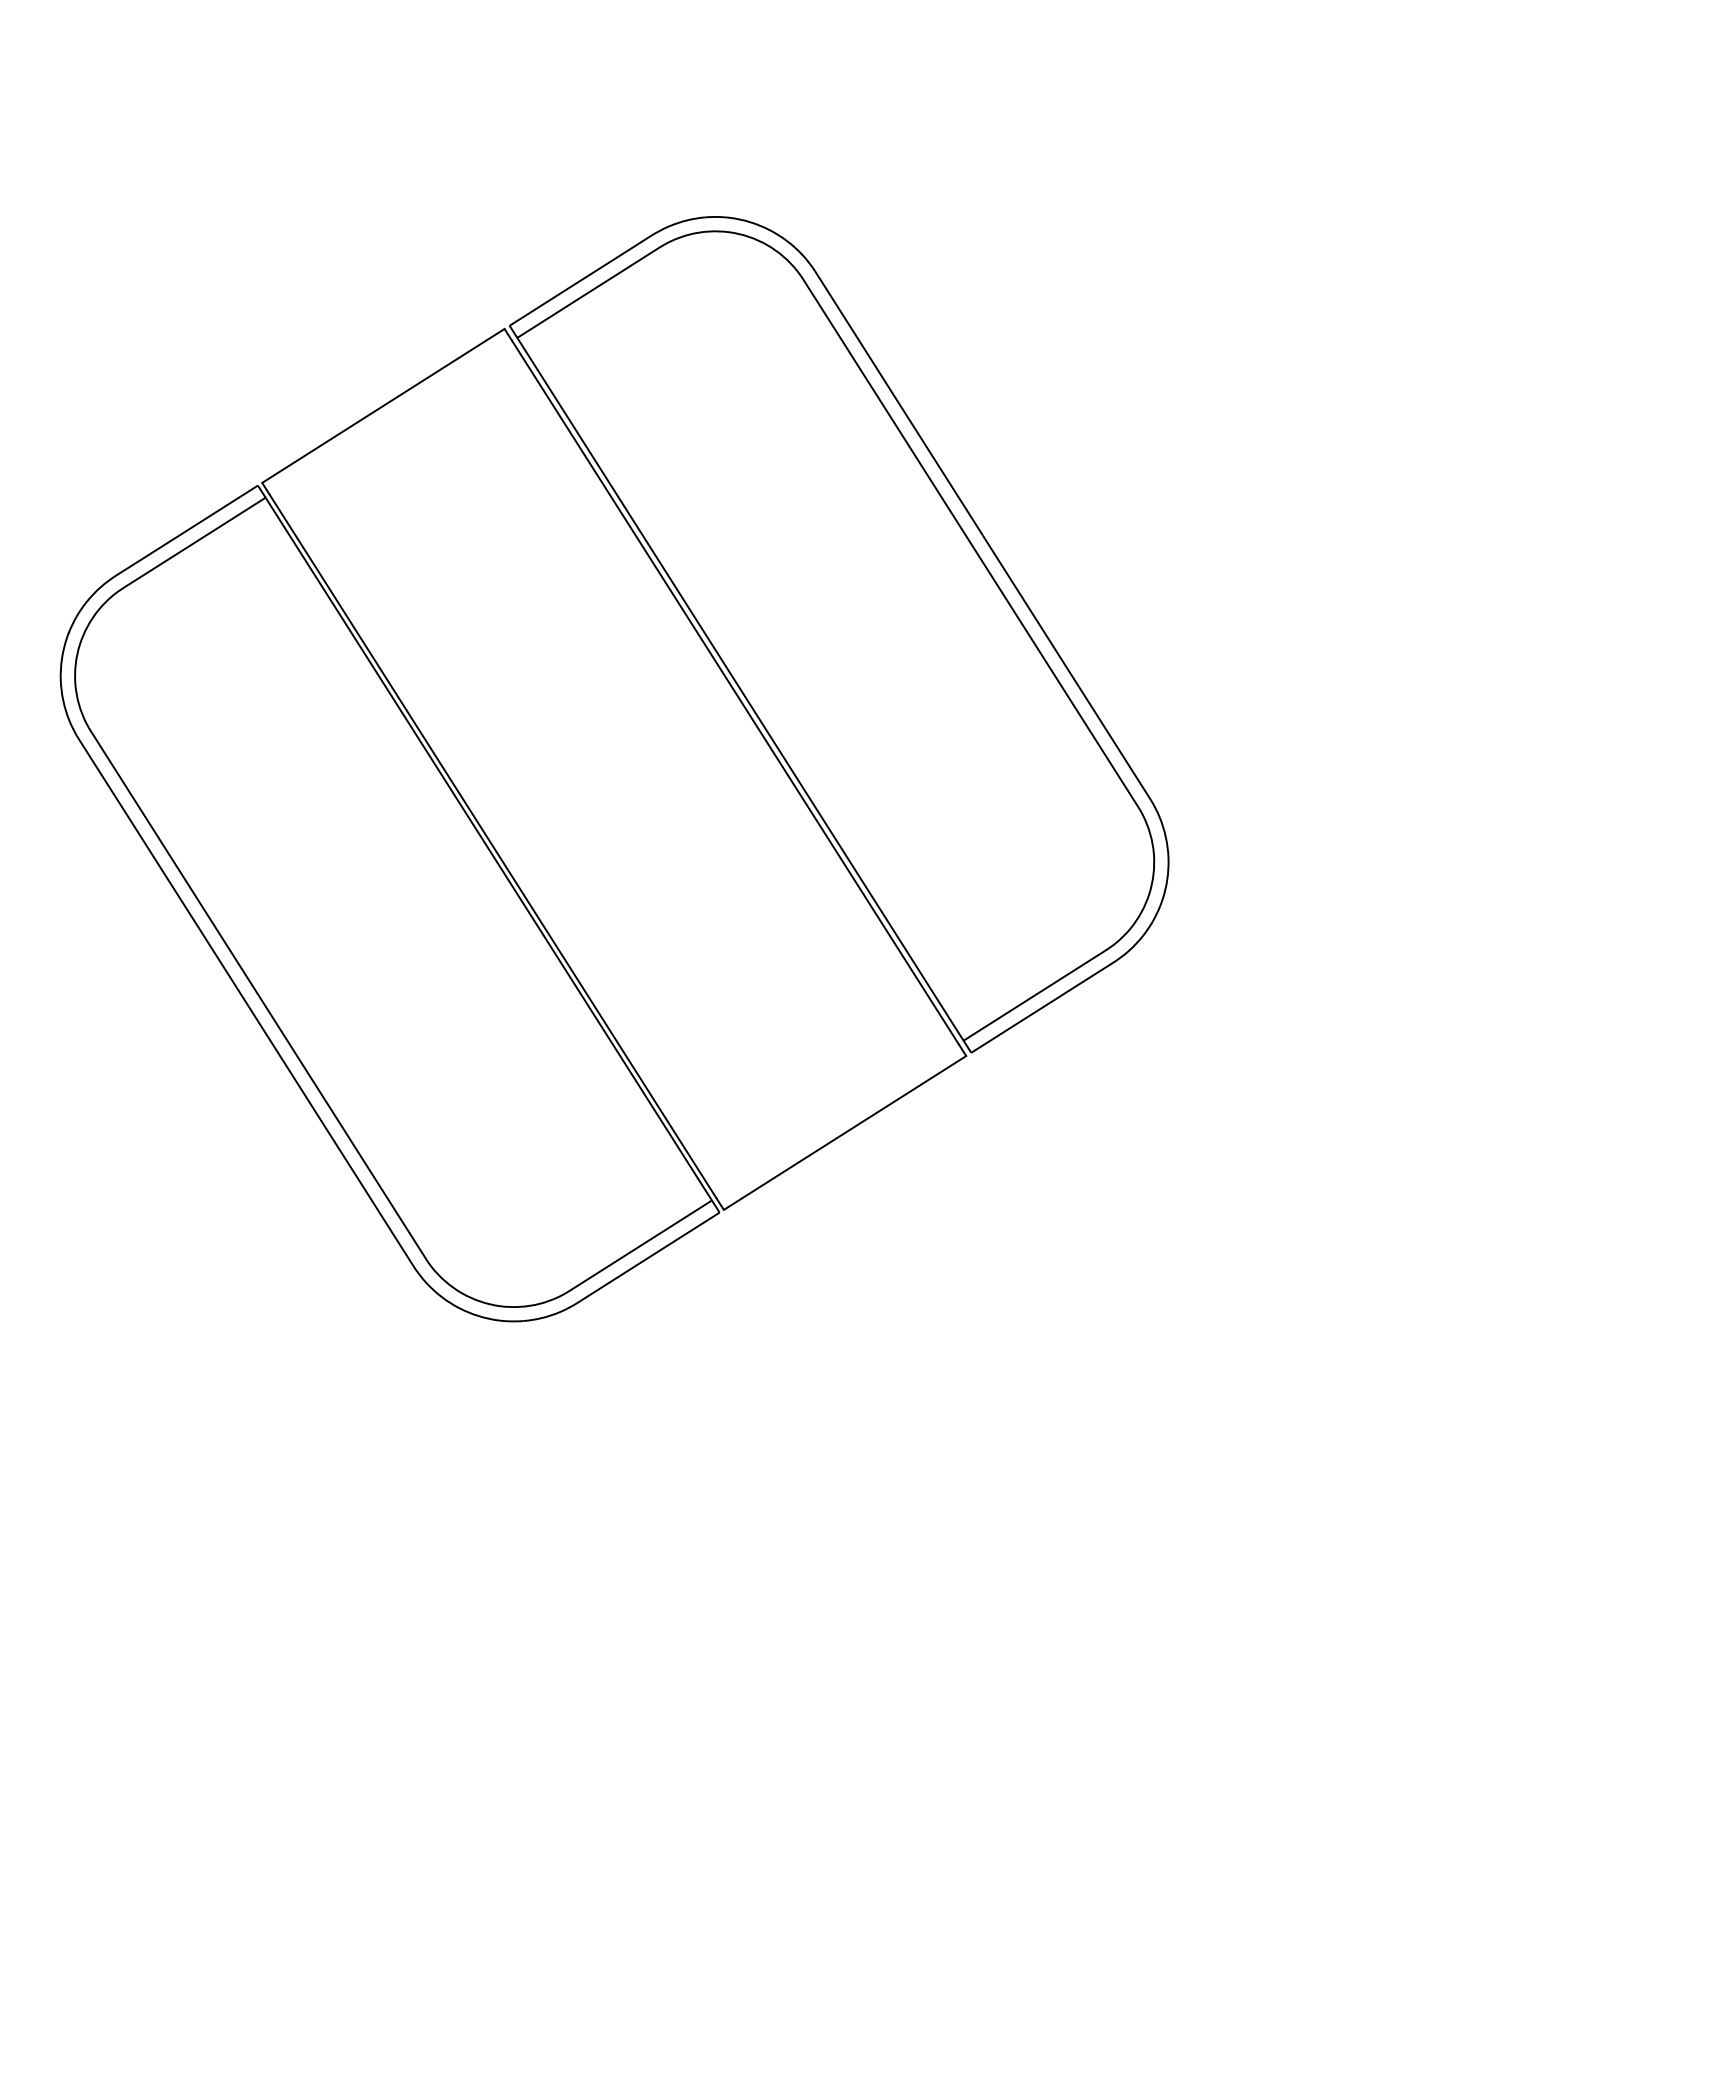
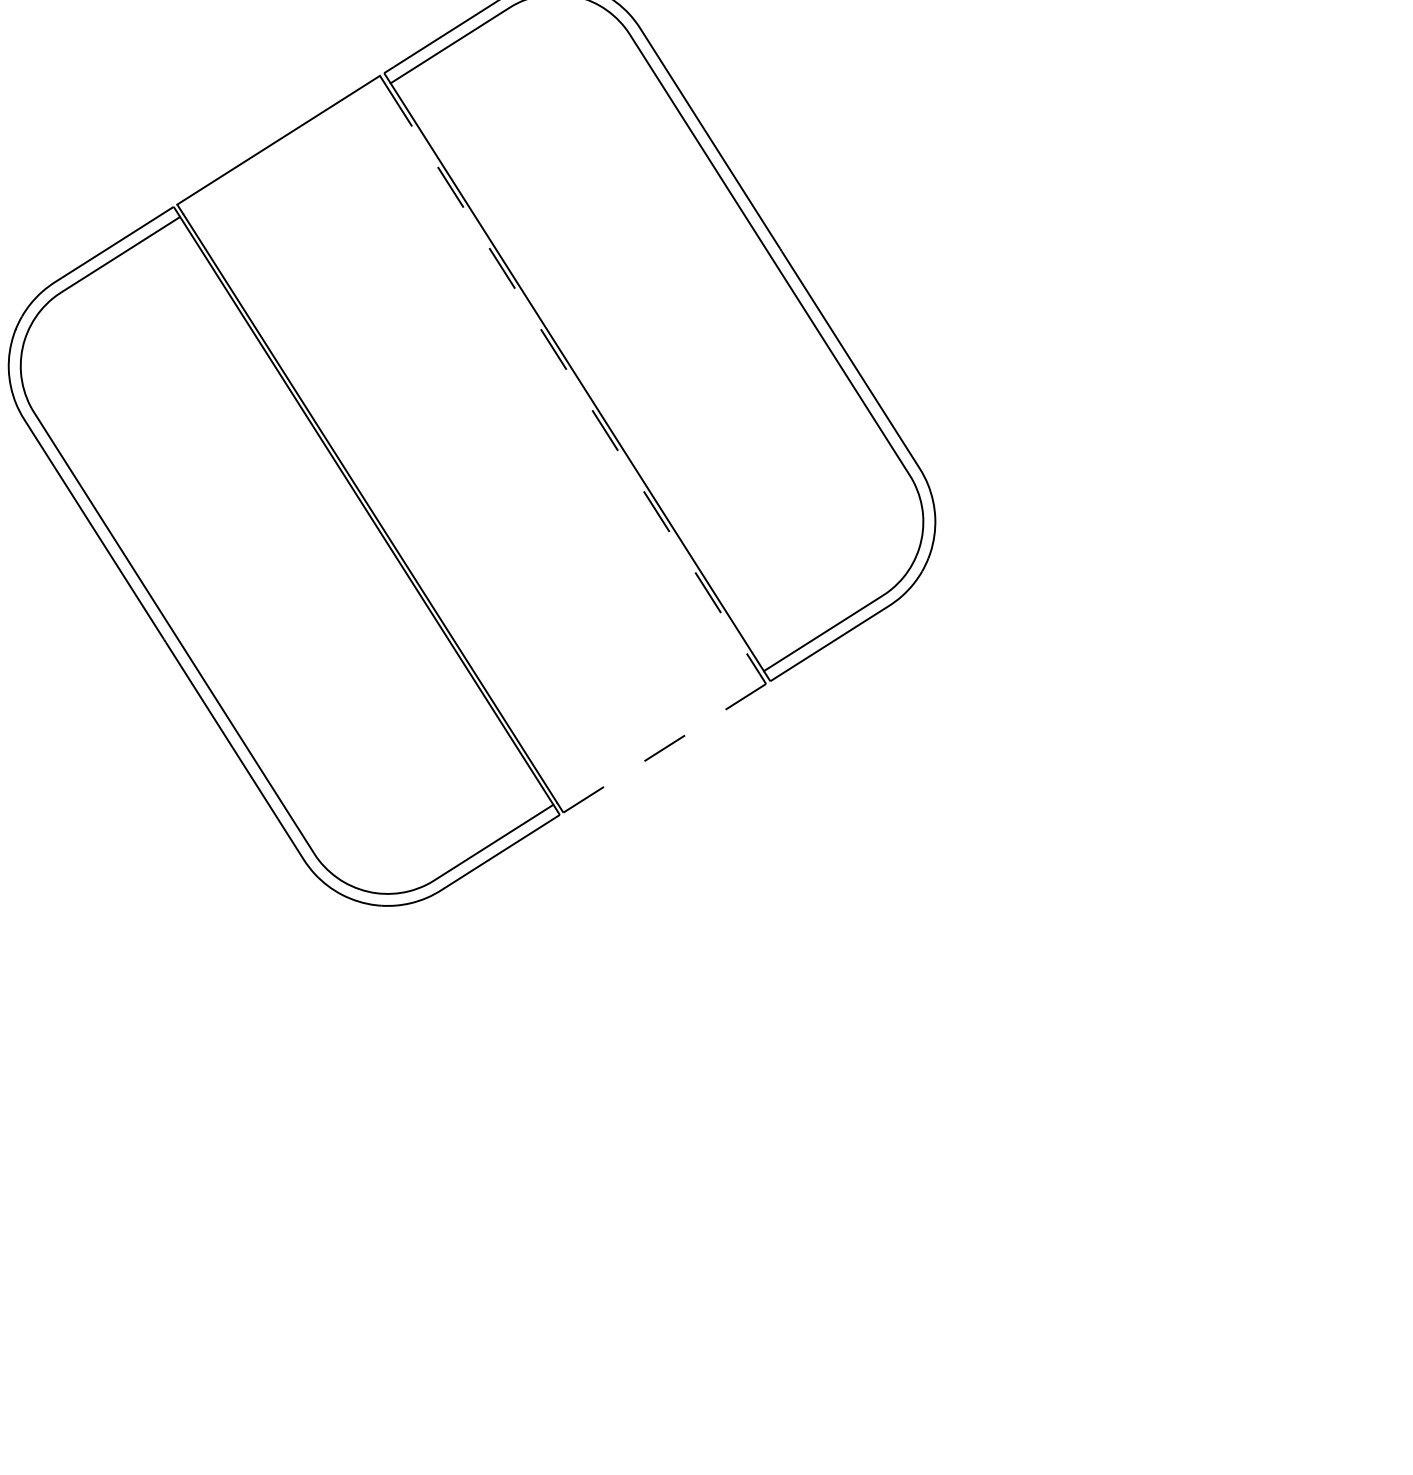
line: (735, 692) -> (573, 379), solid -> dashed
line: (845, 1132) -> (665, 747), solid -> dashed

